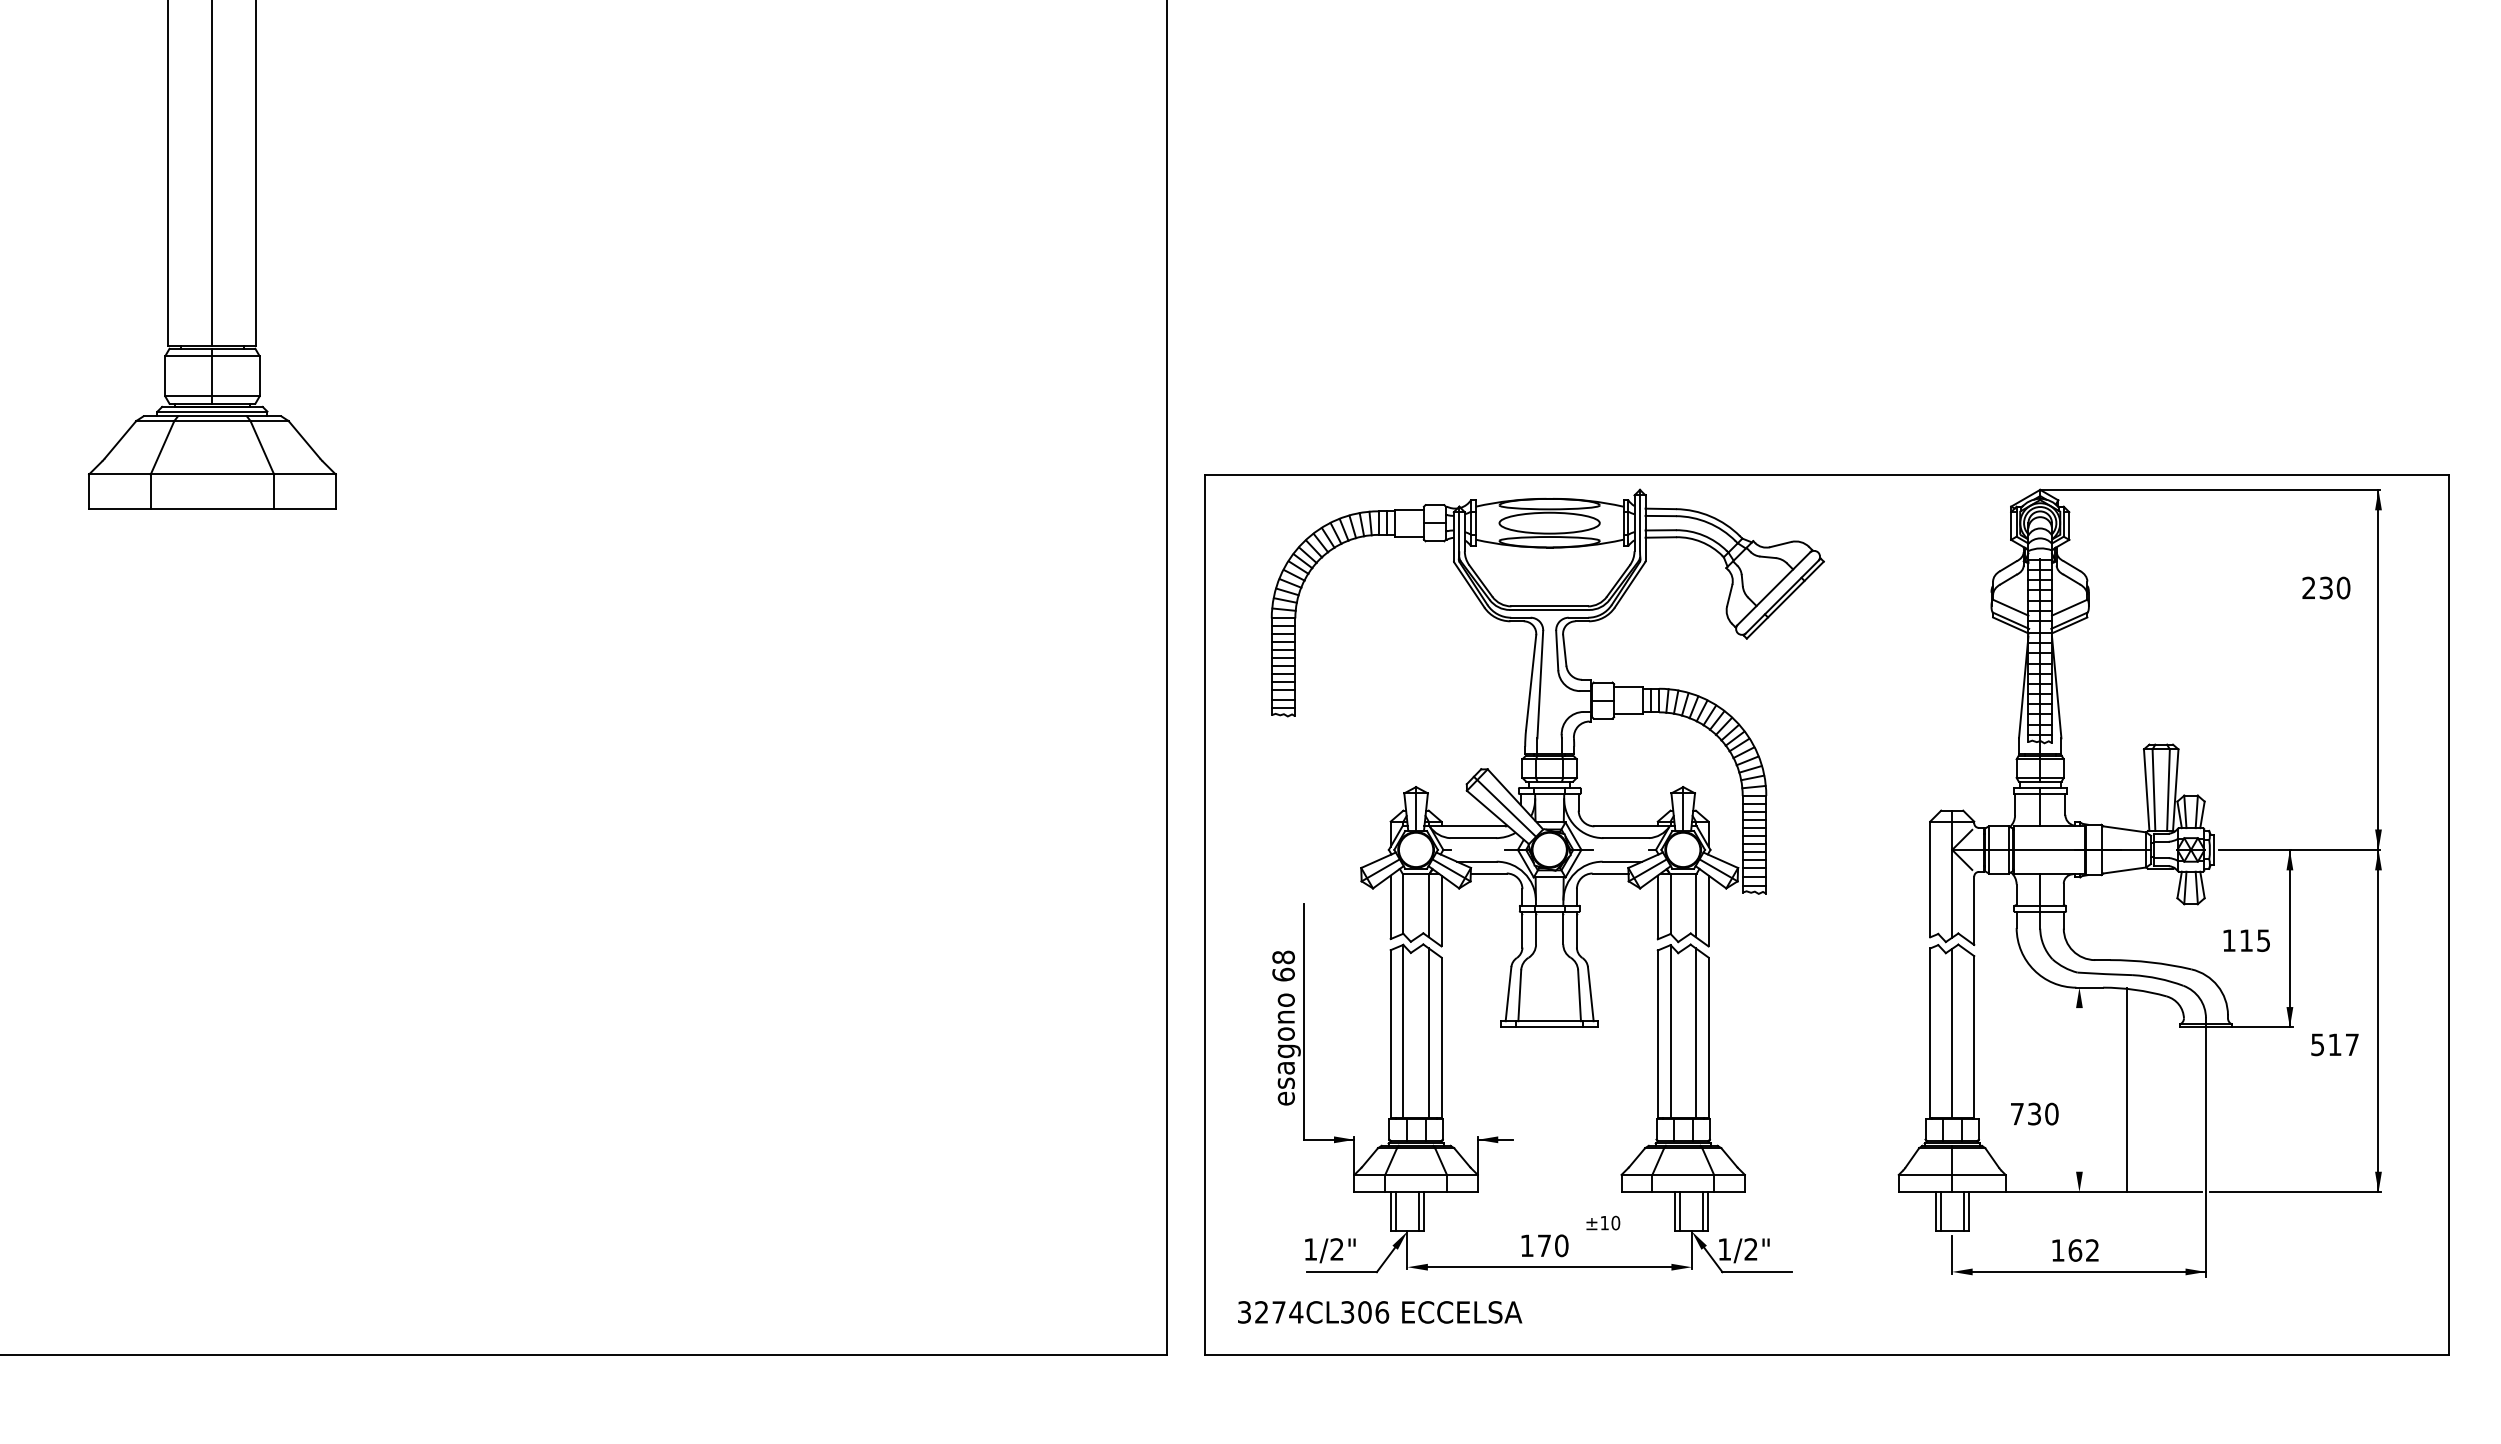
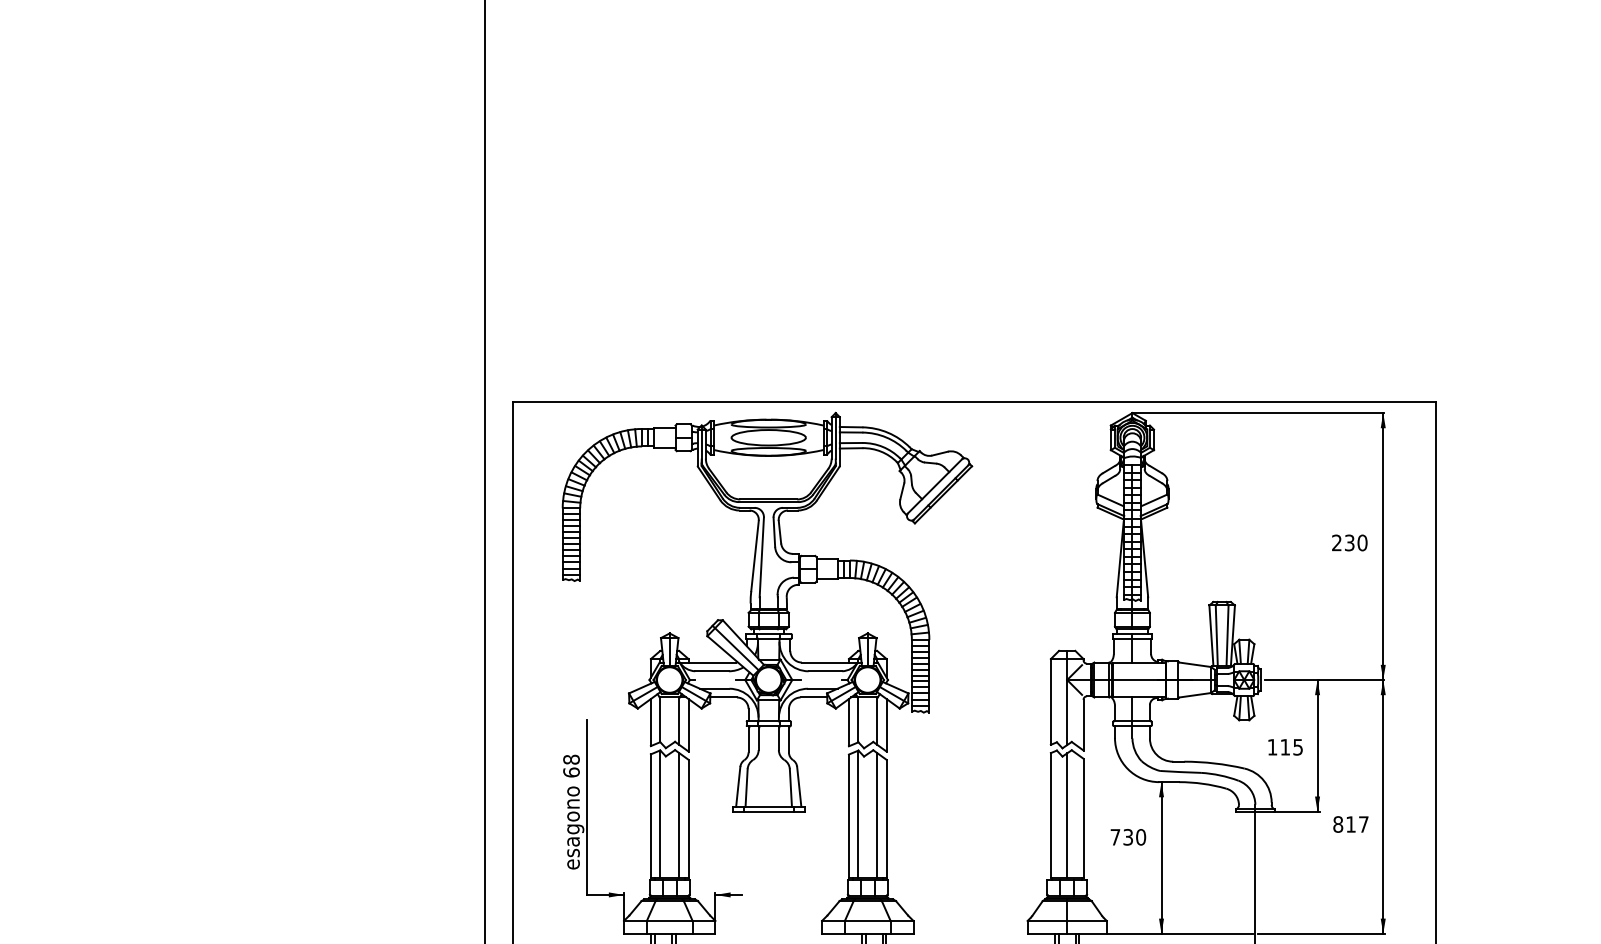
text: (2326, 587) -> (1349, 542), moved
text: (2317, 1044) -> (1338, 824), 517 -> 817
line: (2127, 1089) -> (1161, 857), moved
text: (2034, 1113) -> (1128, 836), moved

